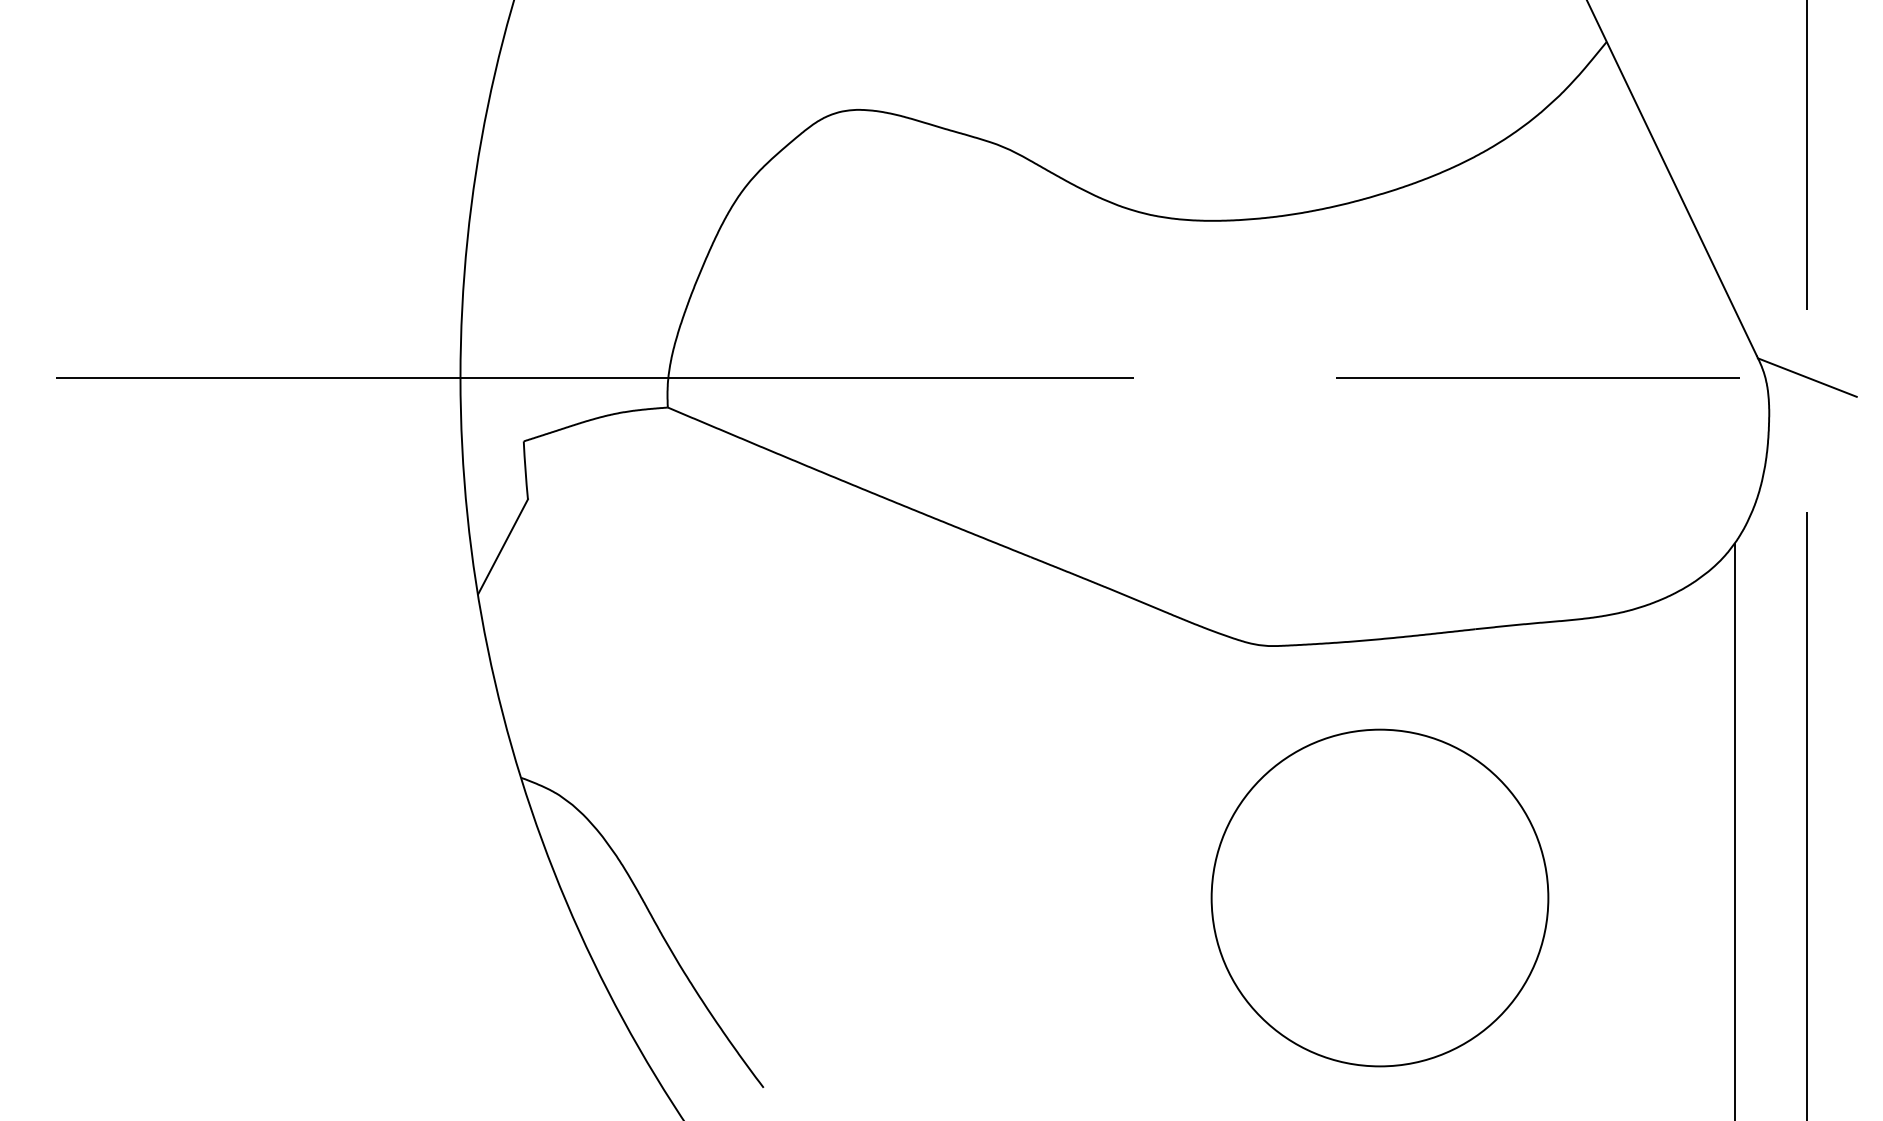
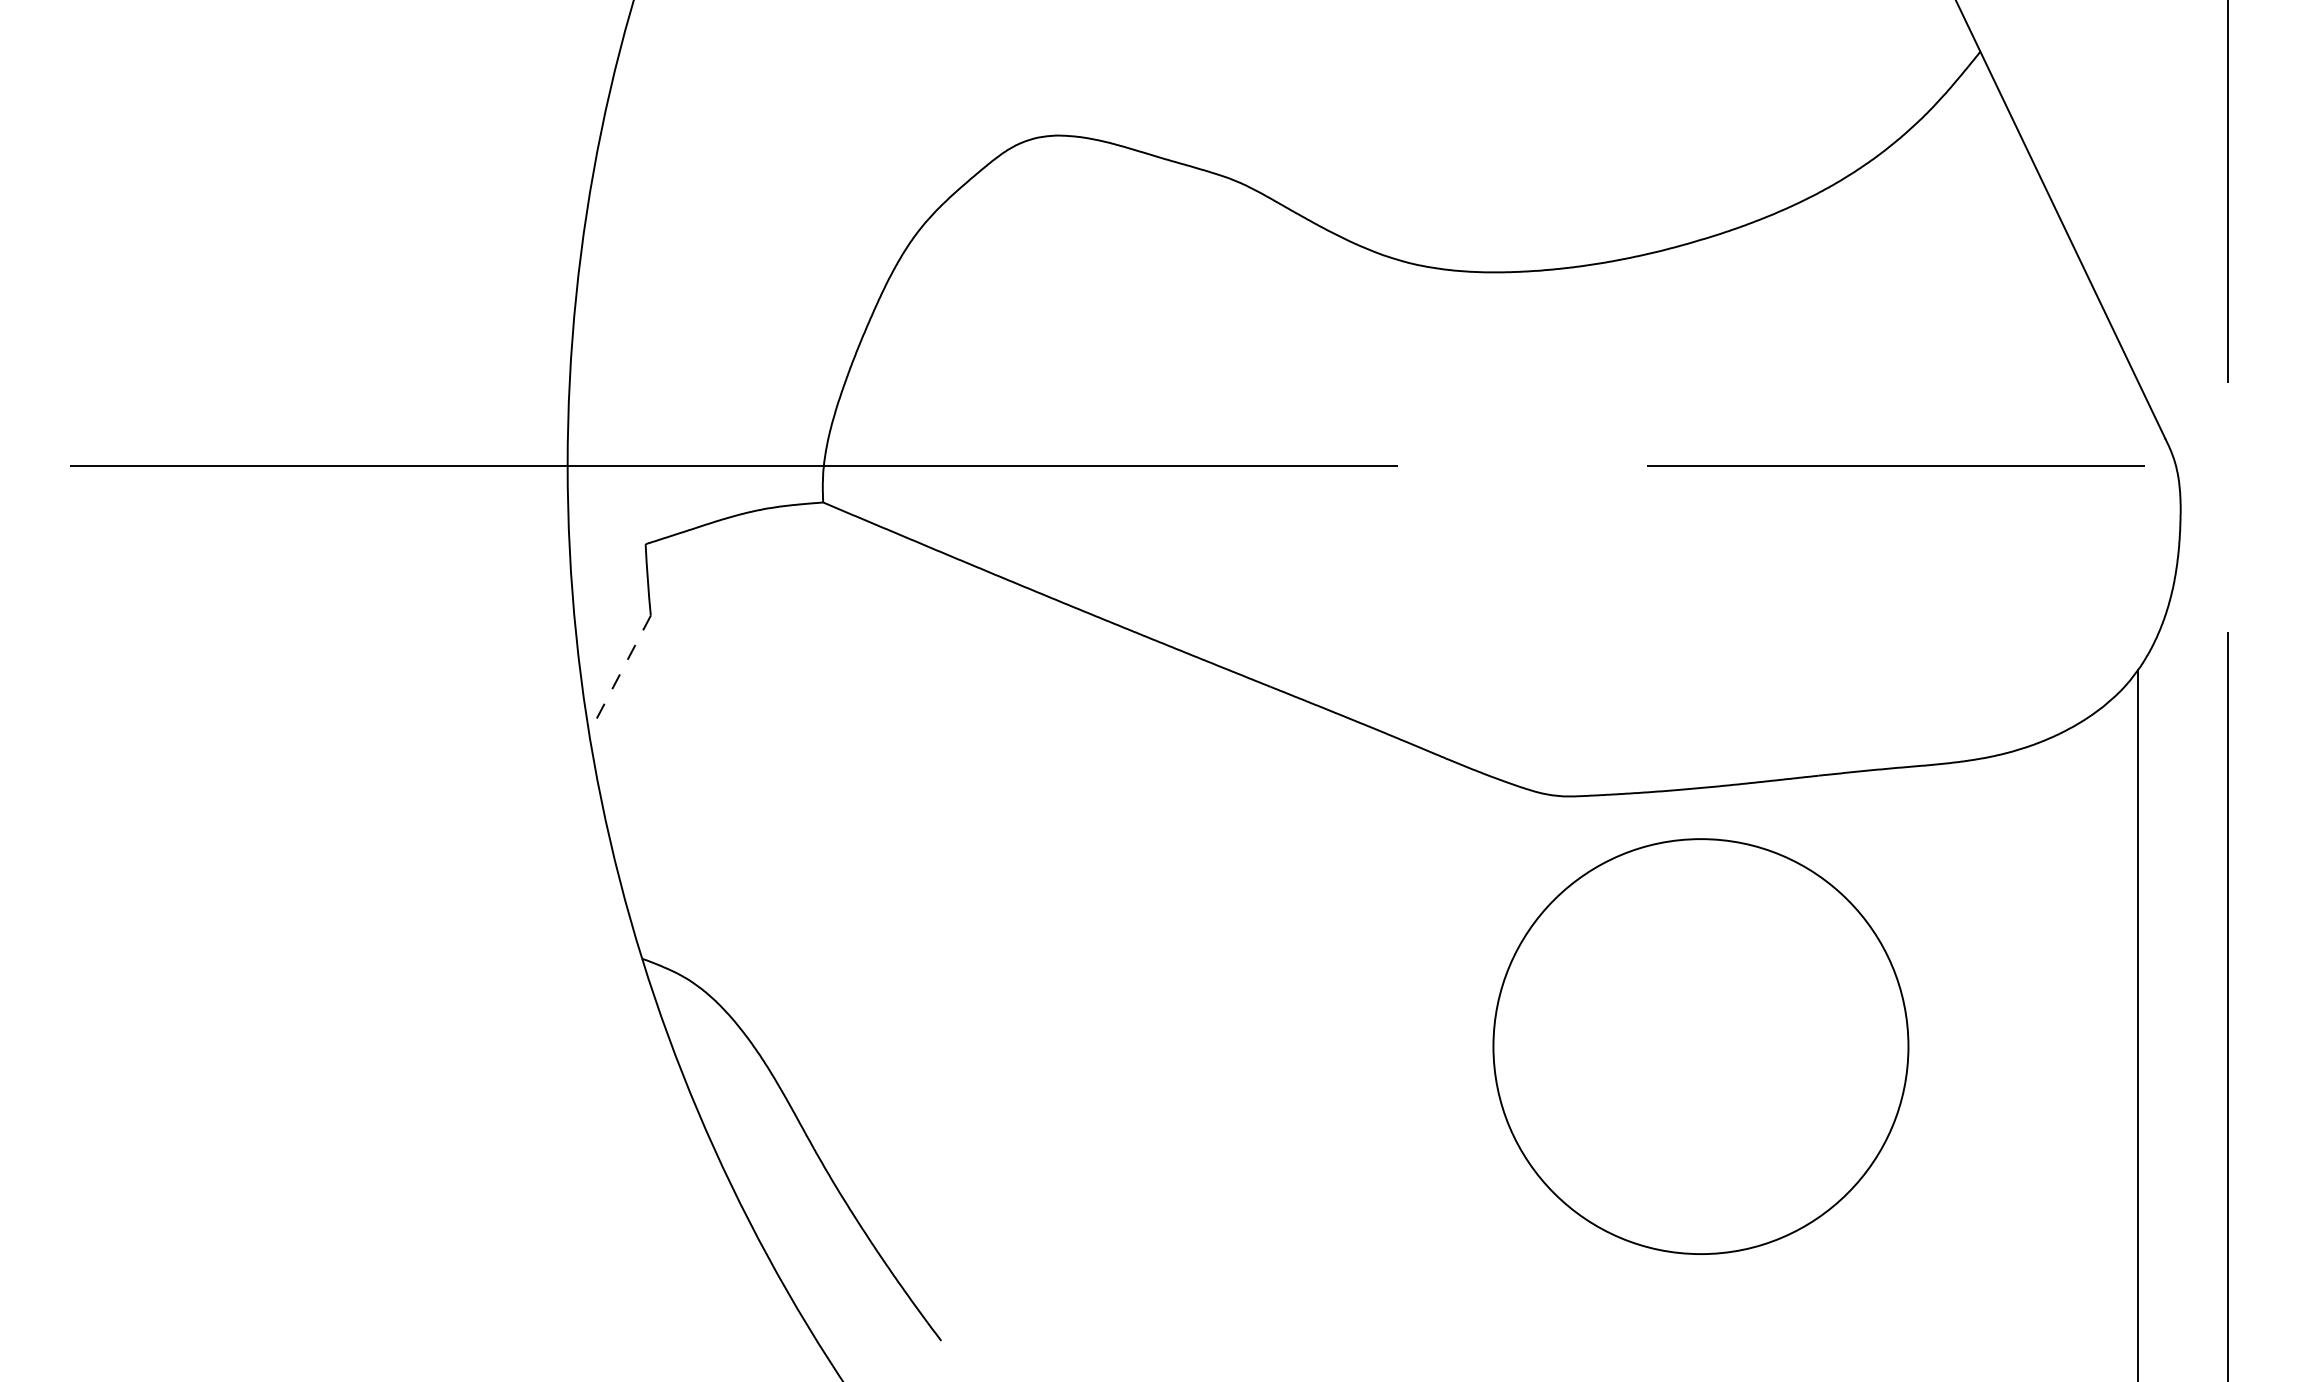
line: (1806, 377) -> (2226, 465), removed
line: (503, 546) -> (620, 673), solid -> dashed
circle: (1379, 897) -> (1700, 1045), moved

